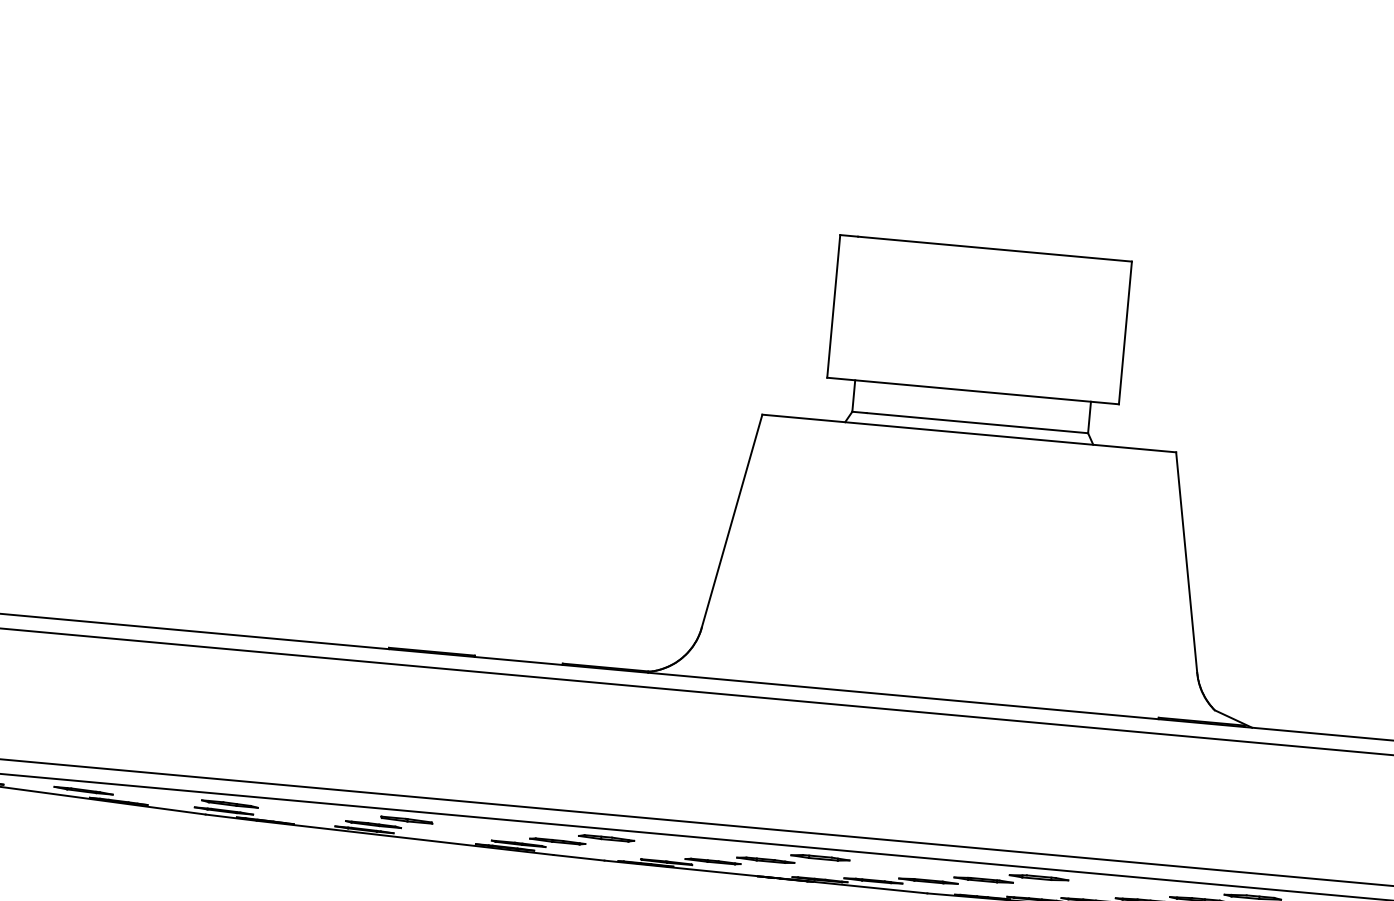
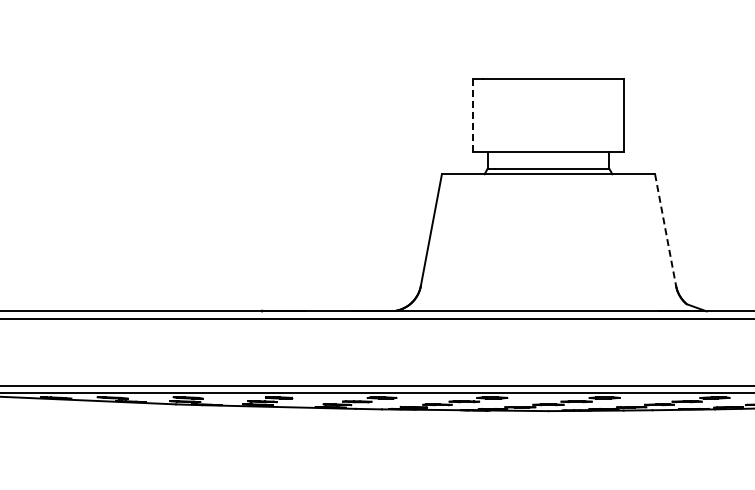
line: (834, 306) -> (473, 115), solid -> dashed
line: (1186, 563) -> (665, 230), solid -> dashed

